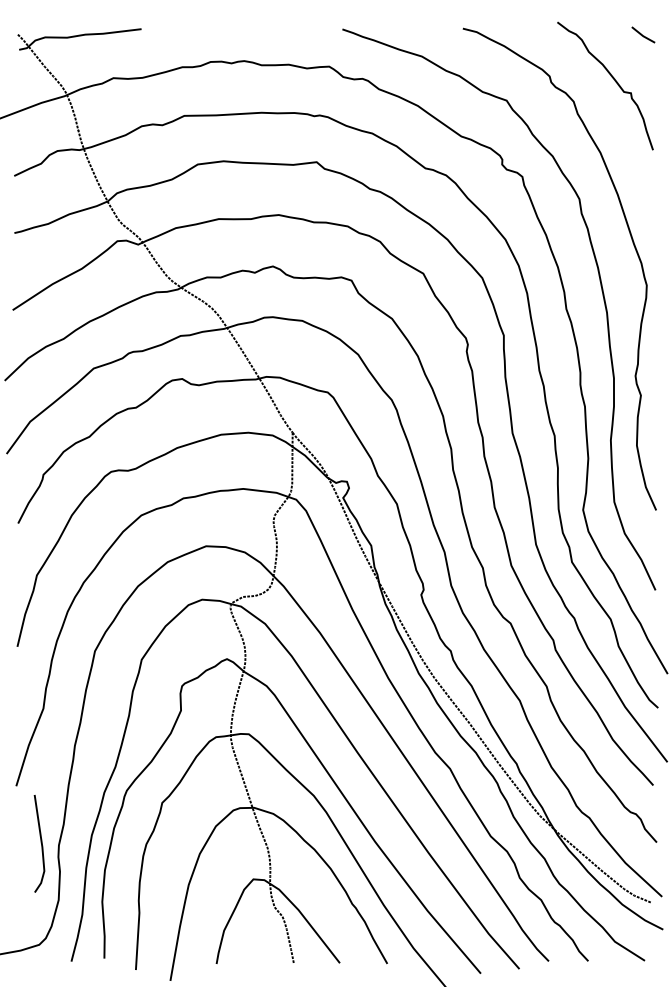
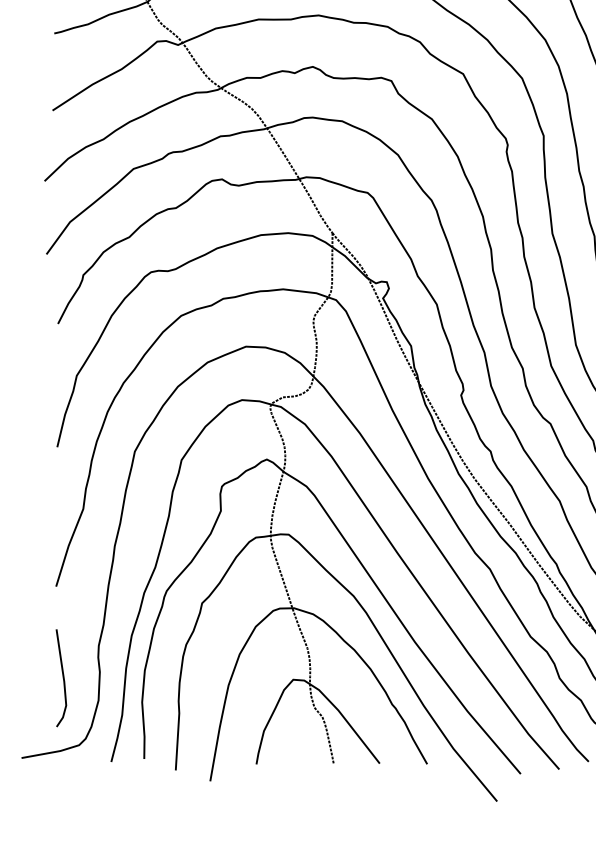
line: (40, 842) -> (62, 676), moved

